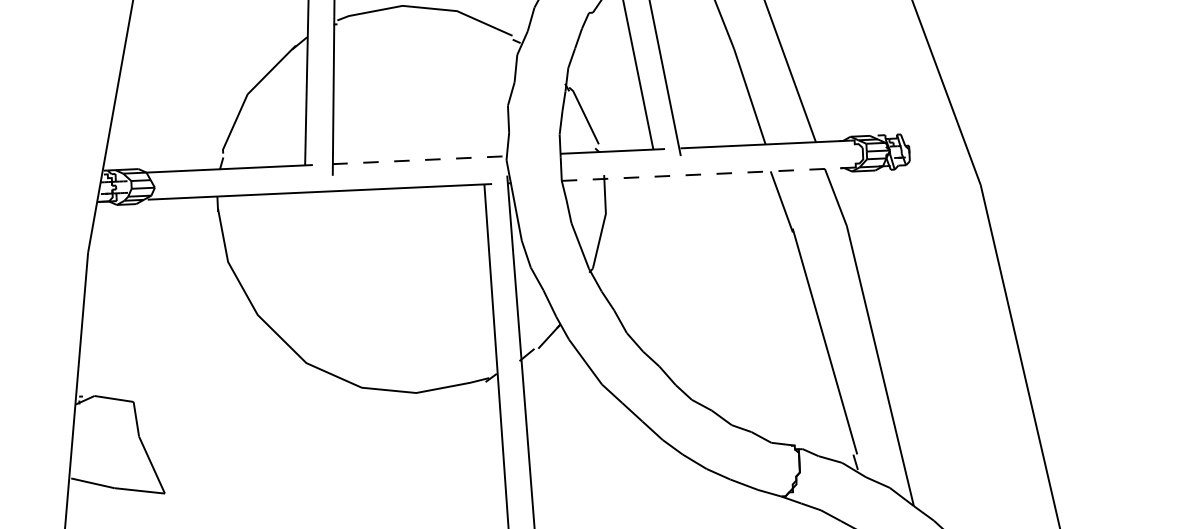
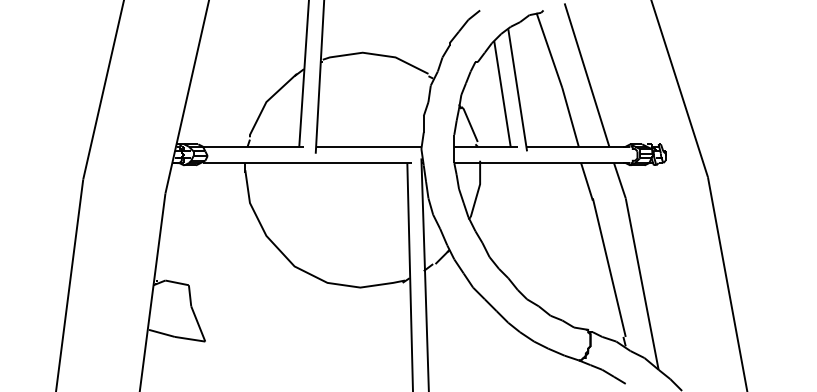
line: (419, 159) -> (368, 146), dashed -> solid
line: (707, 174) -> (542, 163), dashed -> solid

